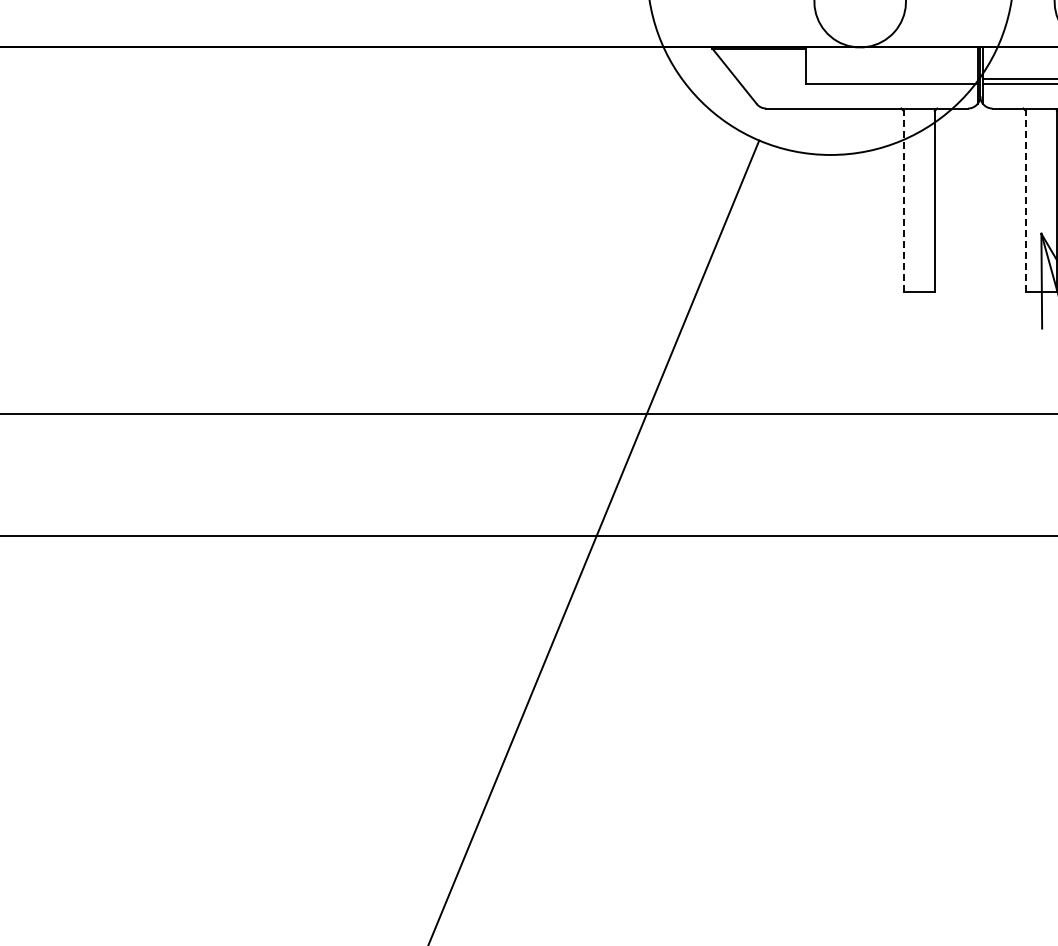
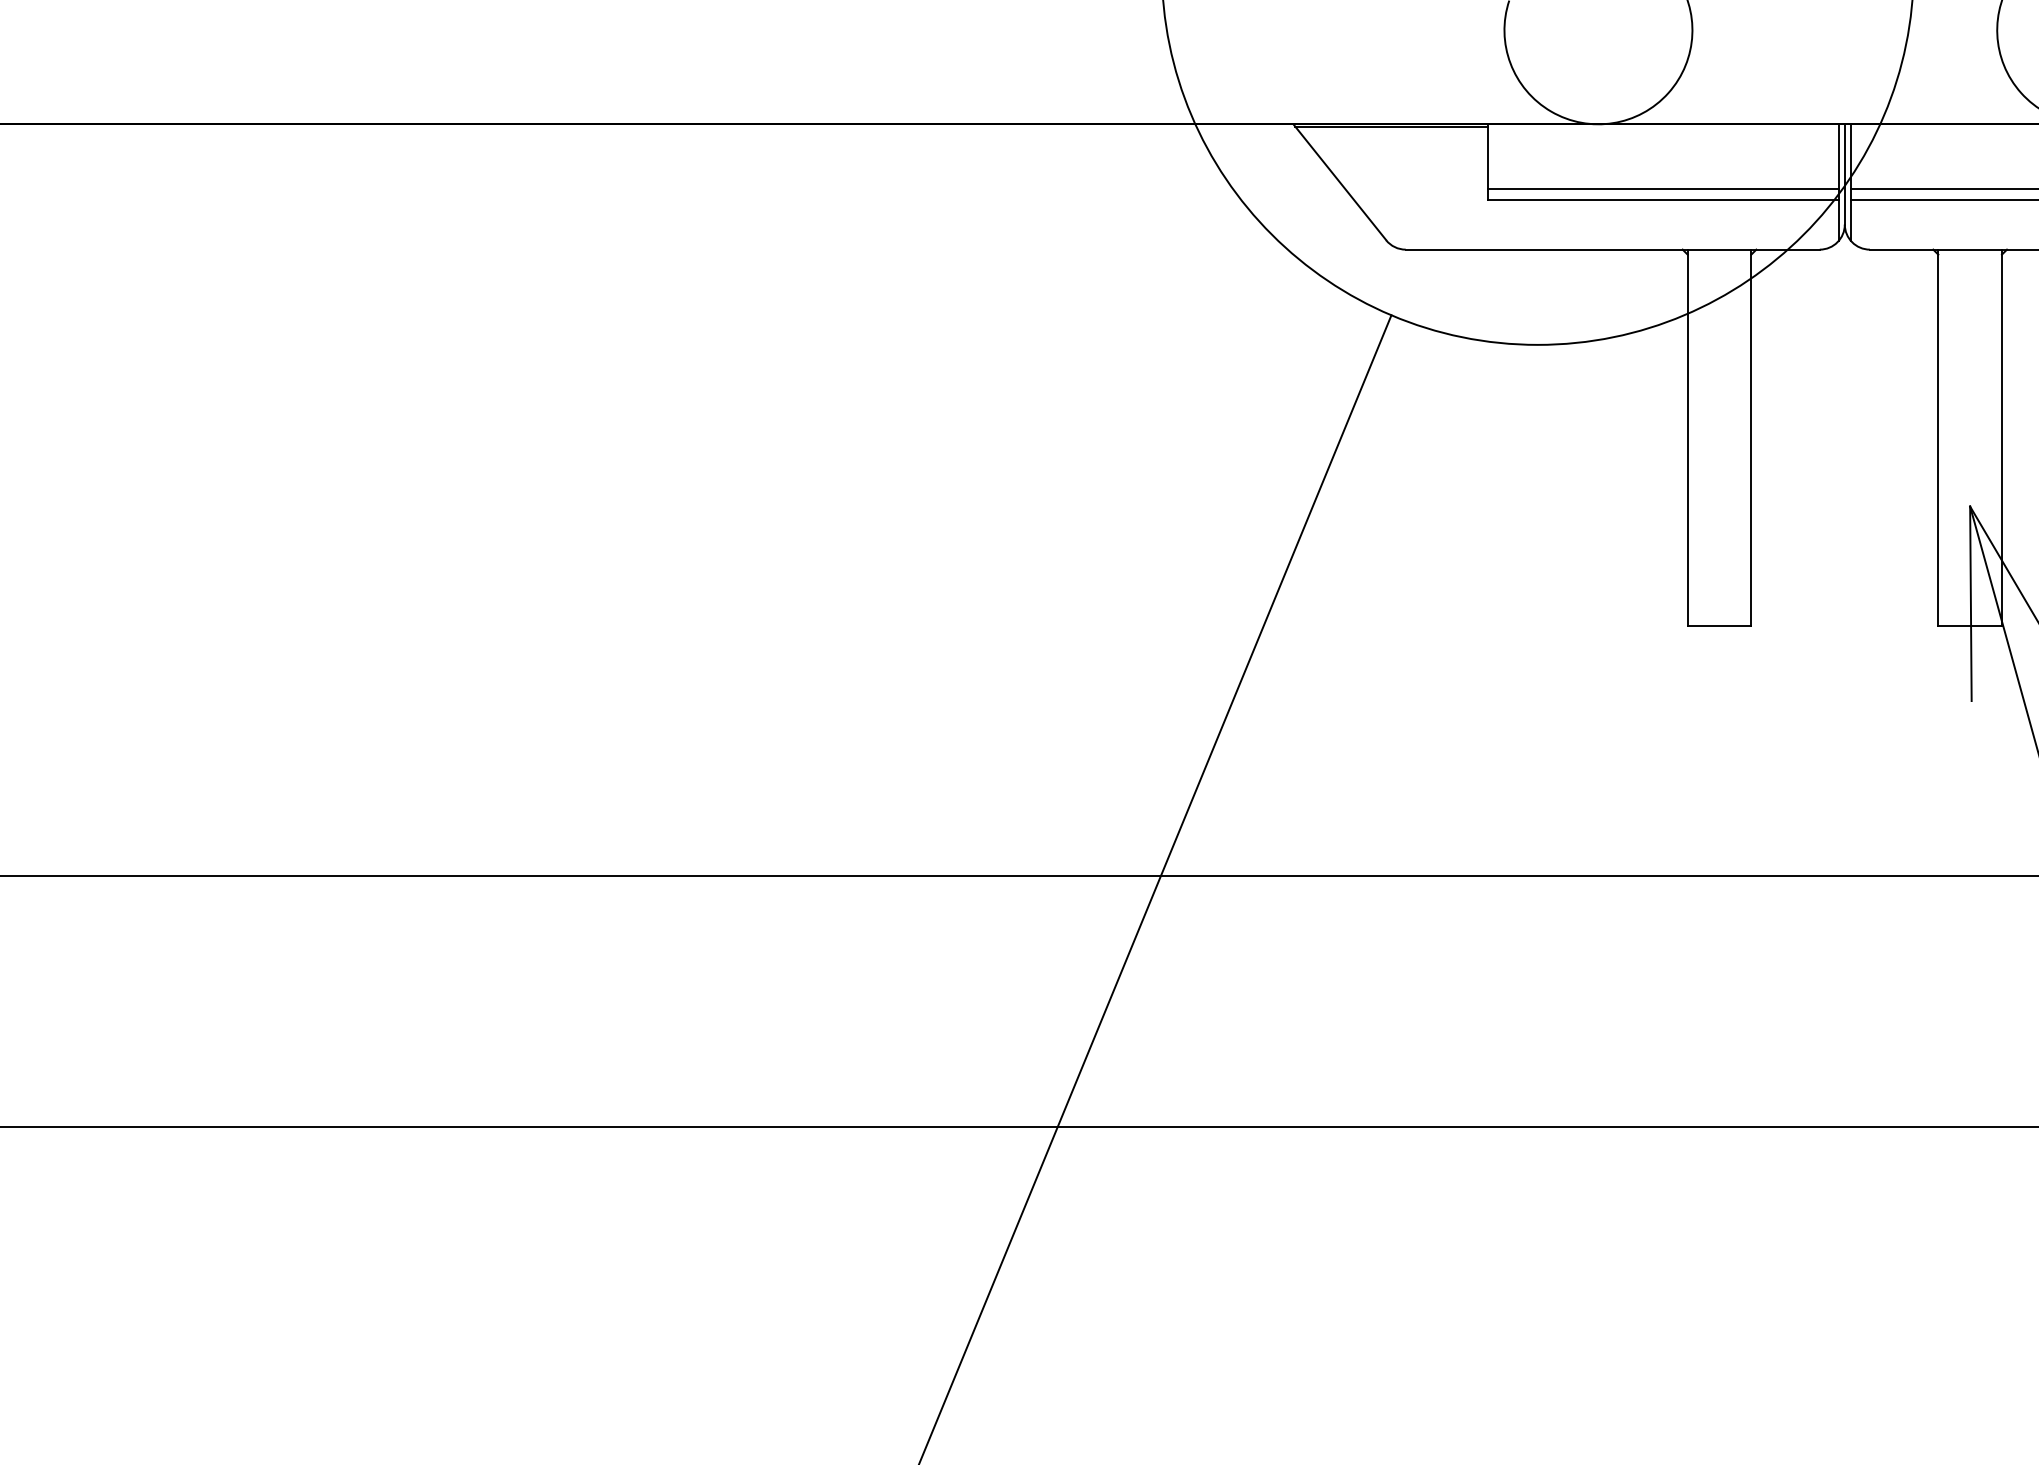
line: (891, 79) -> (1662, 190), added
line: (903, 200) -> (1687, 438), dashed -> solid
line: (1025, 200) -> (1937, 438), dashed -> solid

